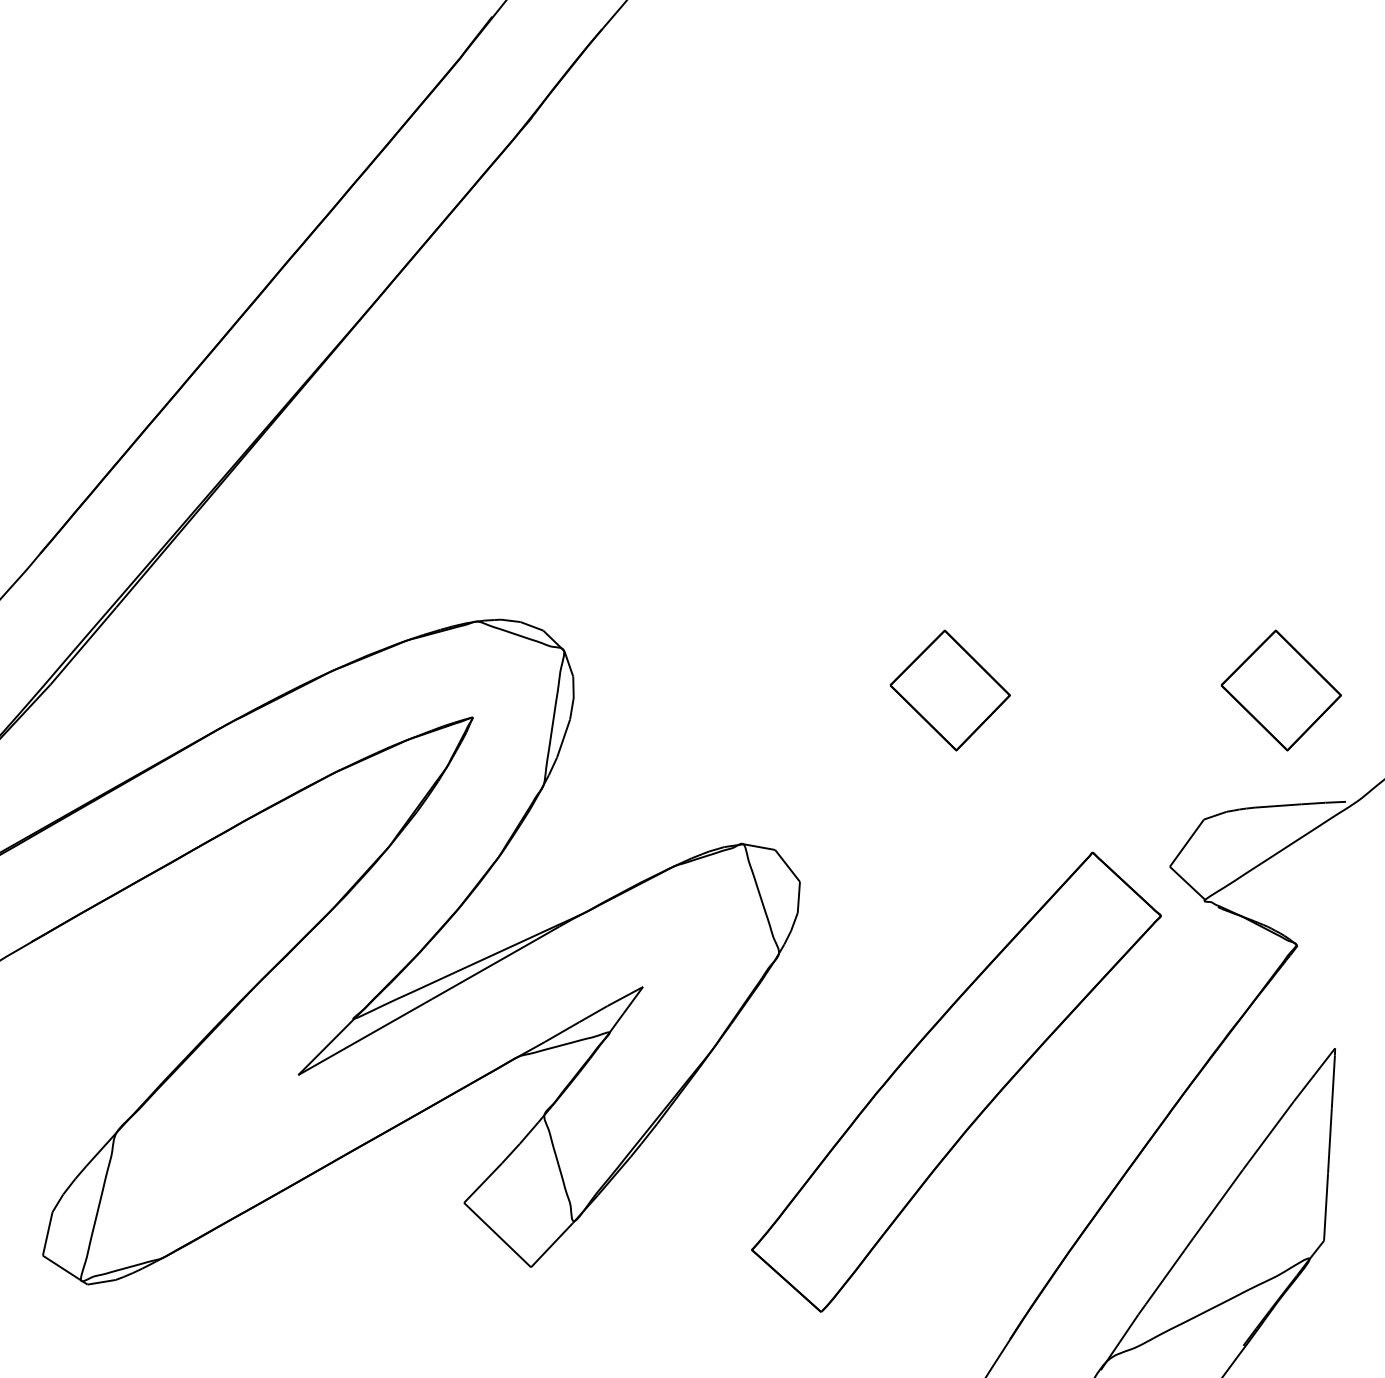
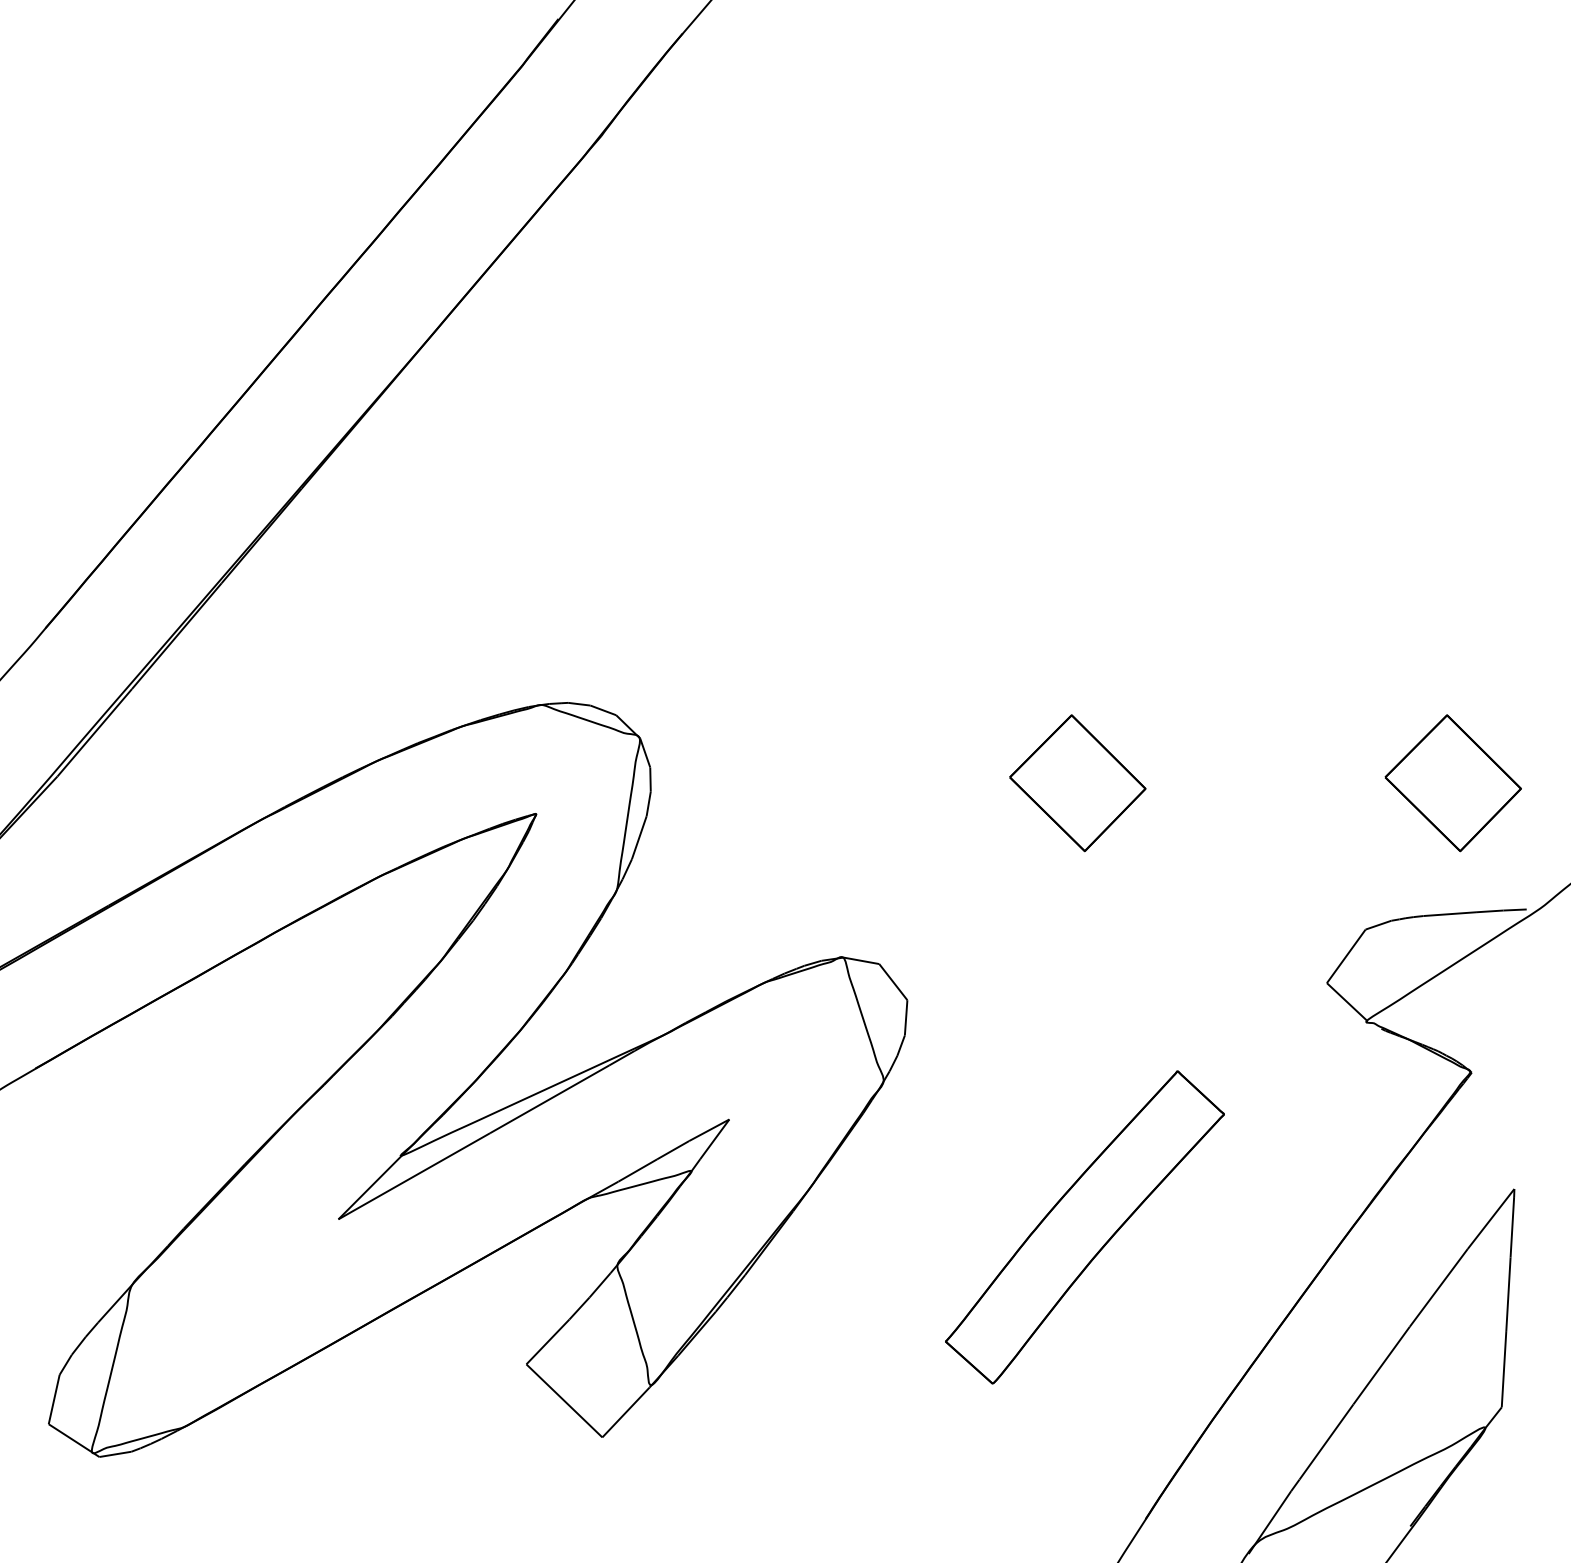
part: (956, 1082) -> (1084, 1227), size x0.6

